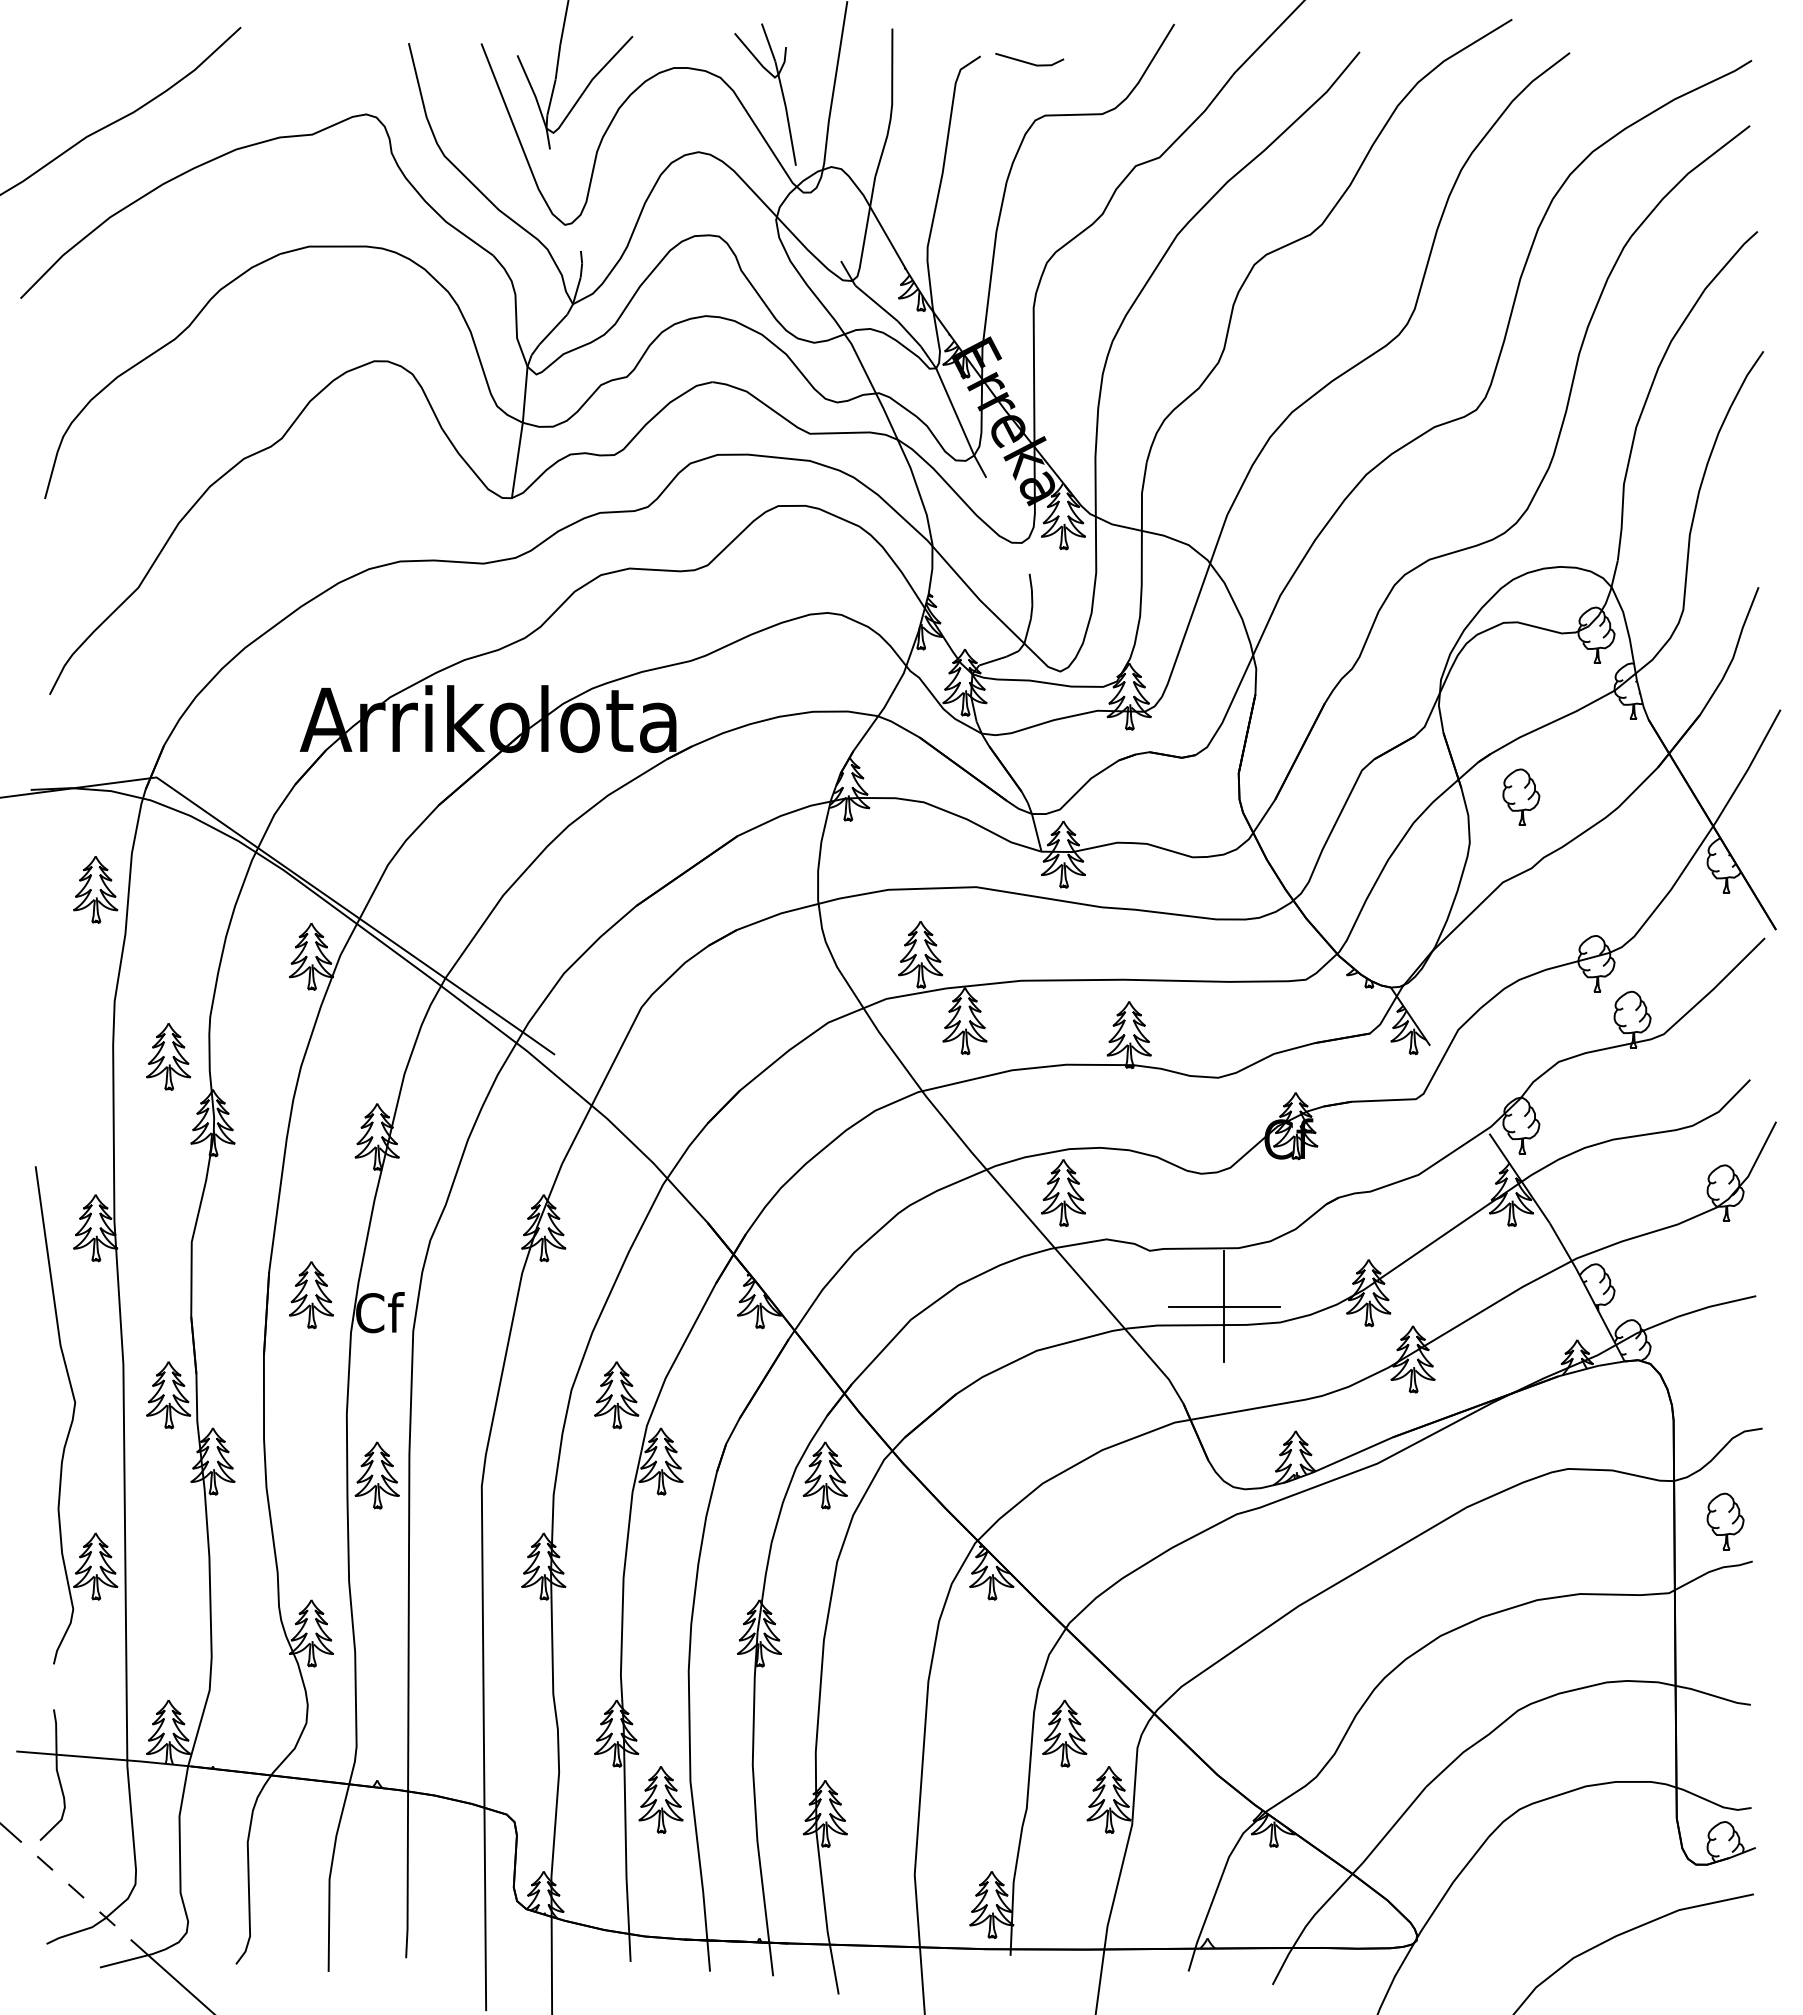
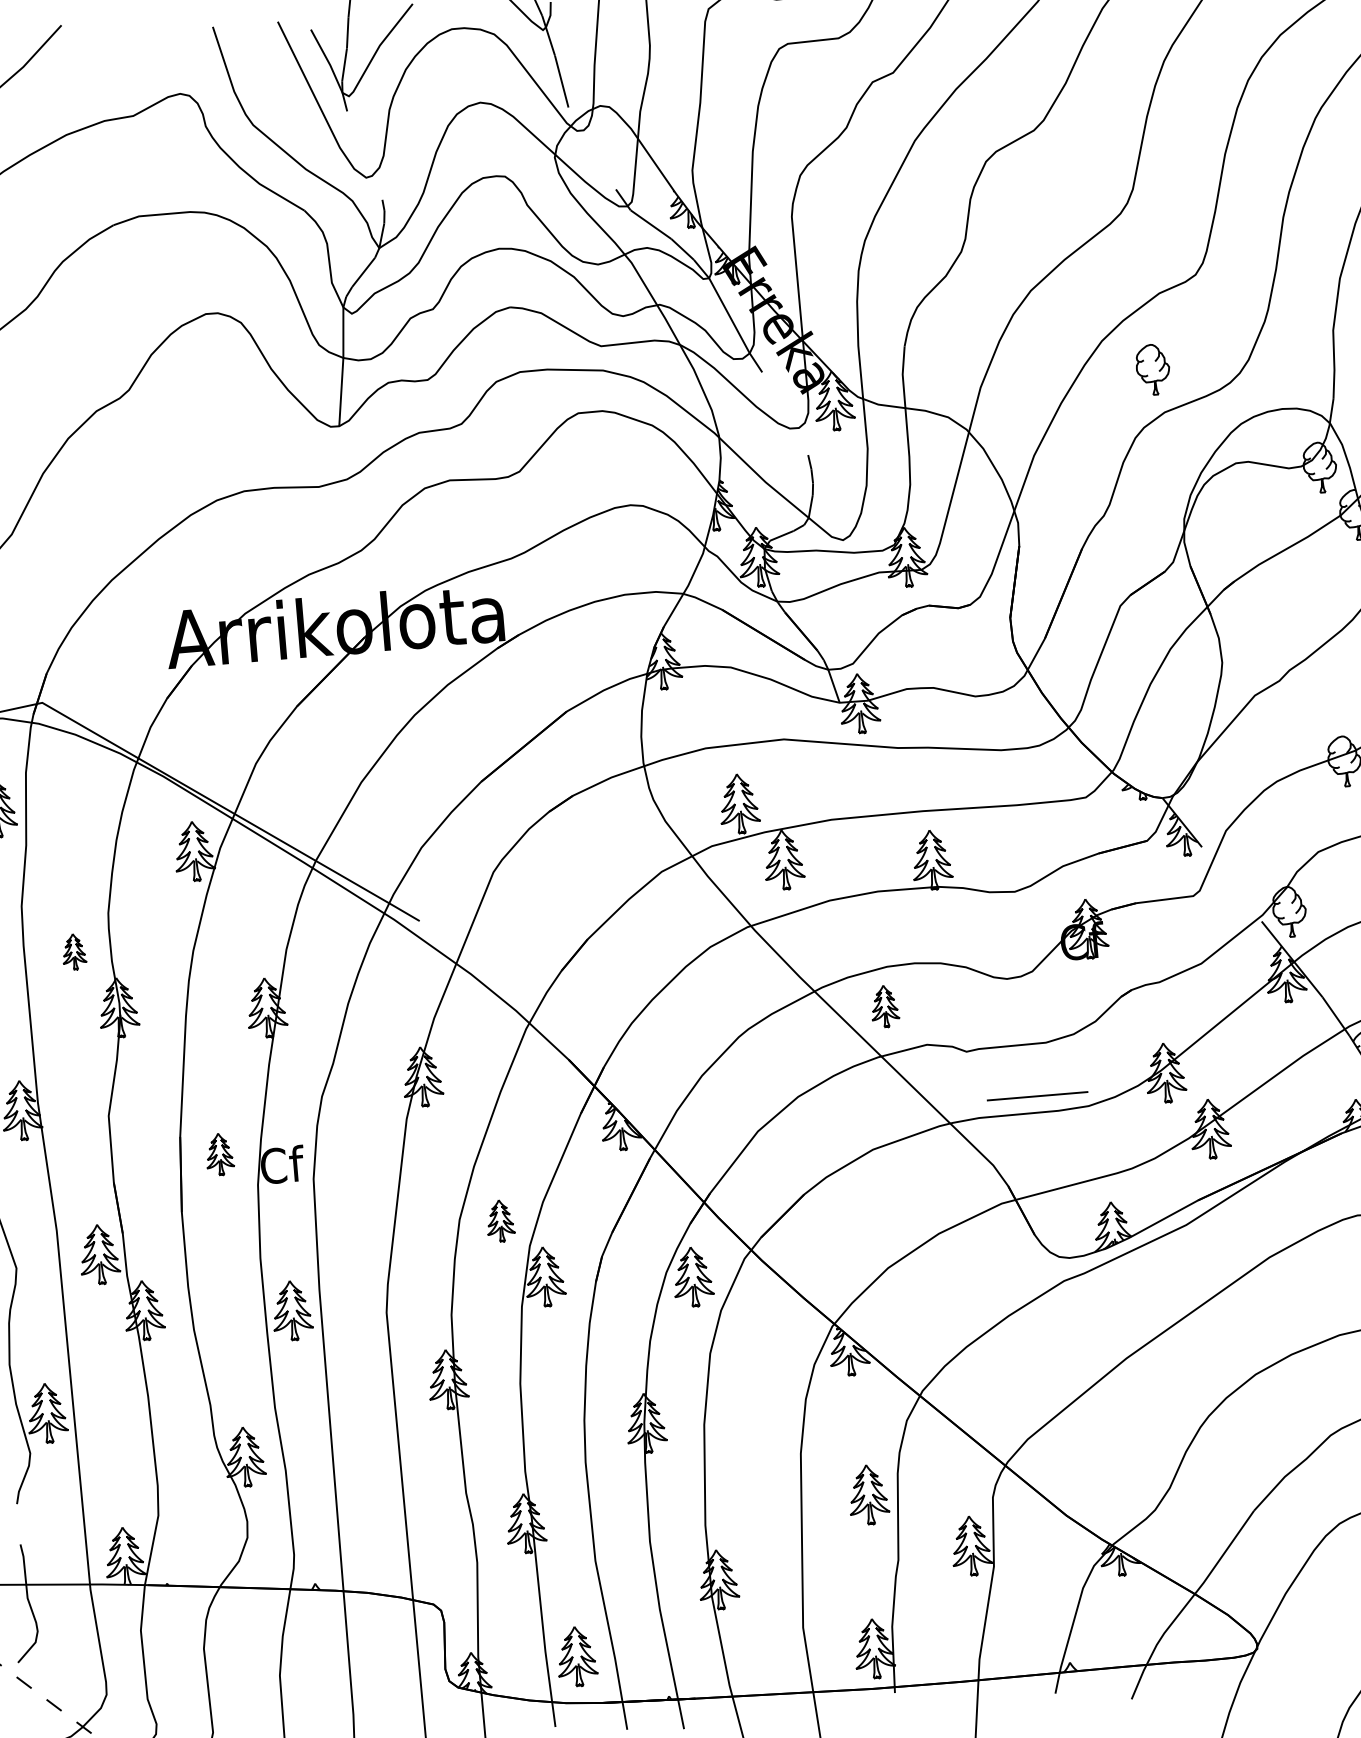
part: (1521, 796) -> (1153, 369), moved
part: (168, 1056) -> (73, 951), size x0.6
part: (1063, 1192) -> (884, 1006), size x0.7
part: (311, 1295) -> (219, 1154), size x0.7
line: (1224, 1306) -> (1037, 1095), removed
part: (616, 1395) -> (500, 1221), size x0.7
part: (1064, 1733) -> (868, 1494), moved
part: (660, 1799) -> (576, 1656), moved

